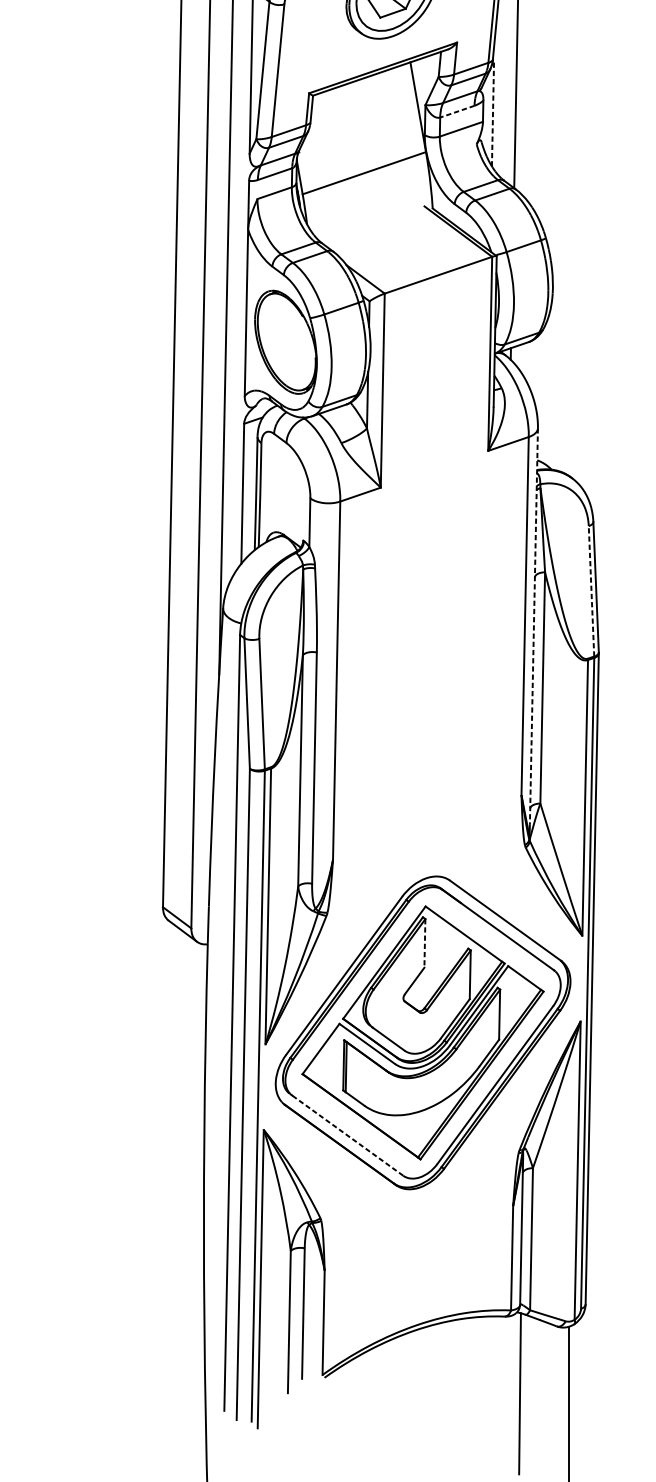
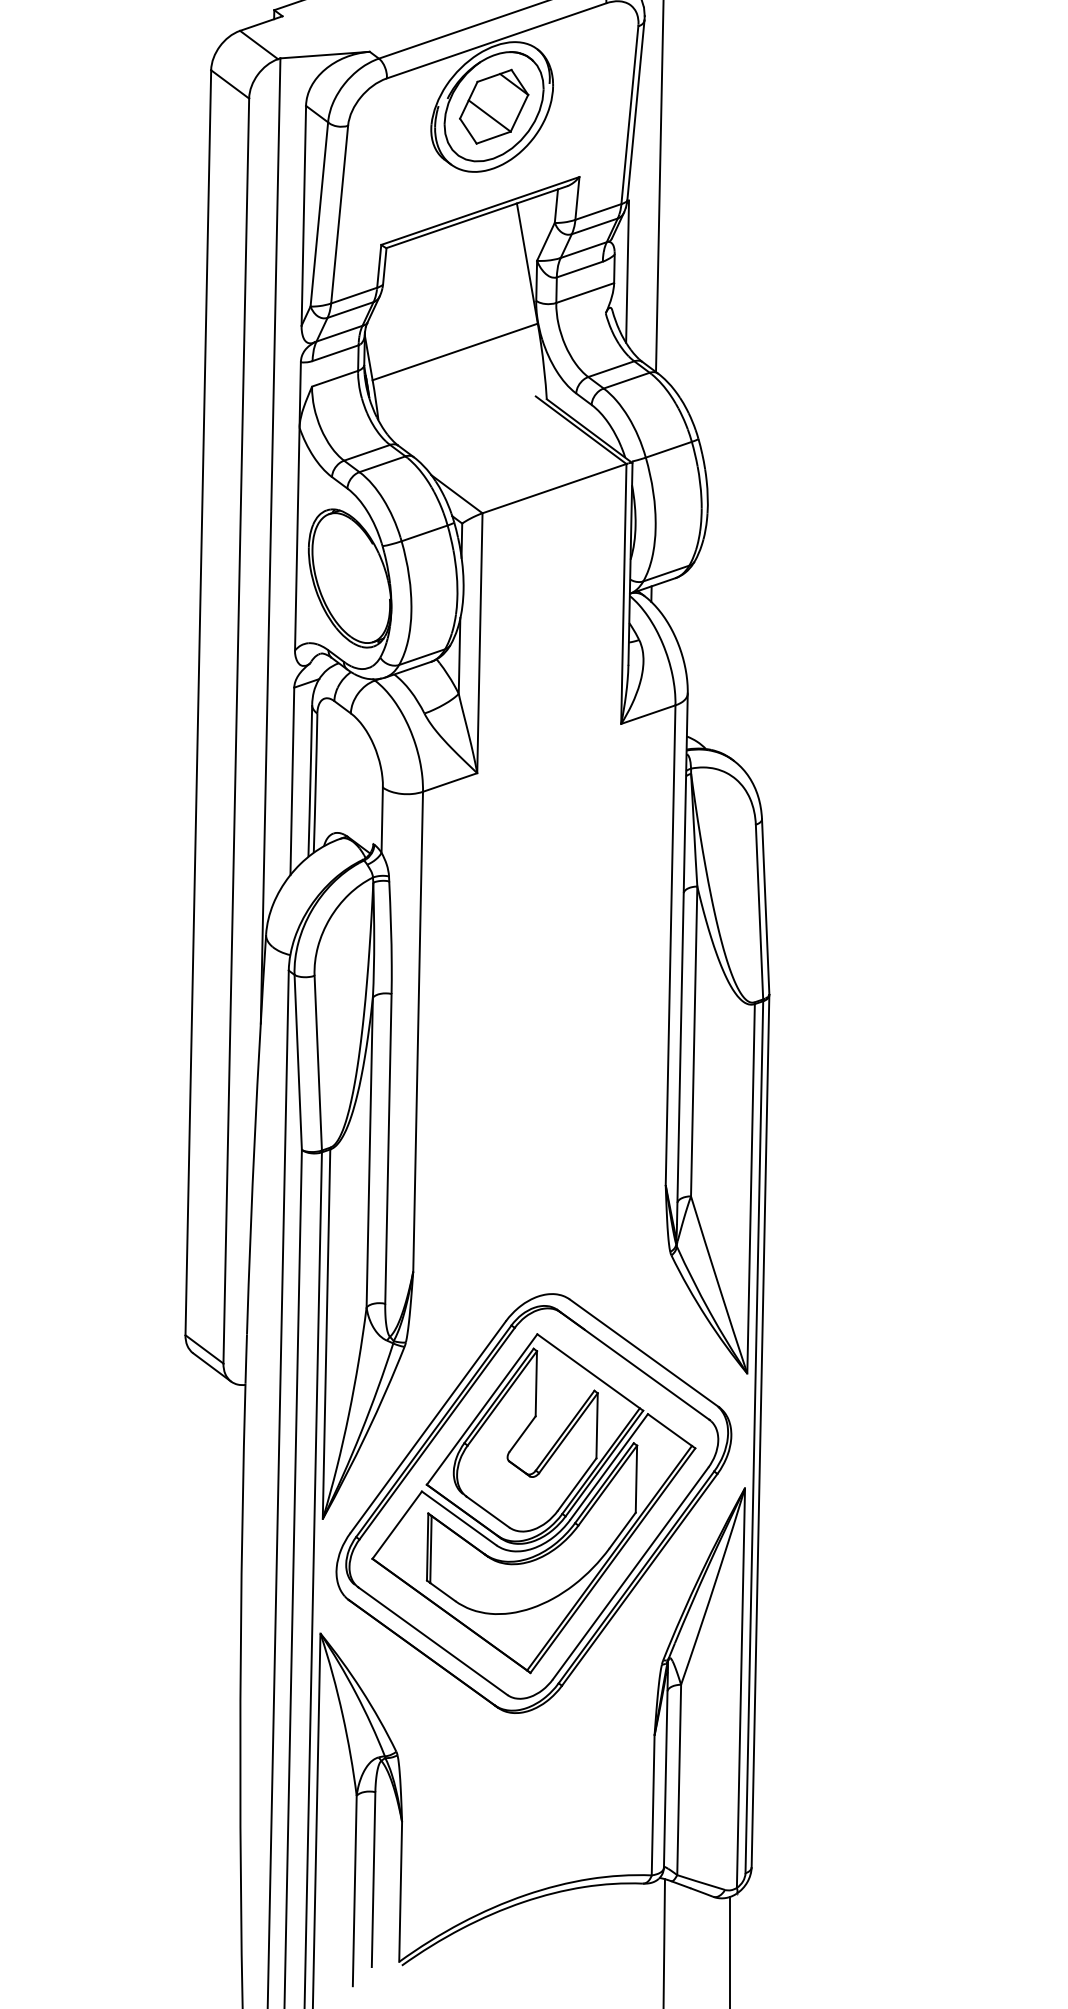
line: (457, 111) -> (579, 269), dashed -> solid
line: (492, 113) -> (627, 271), dashed -> solid
line: (591, 590) -> (759, 911), dashed -> solid
line: (534, 626) -> (682, 959), dashed -> solid
line: (425, 943) -> (536, 1383), dashed -> solid
line: (347, 1135) -> (432, 1641), dashed -> solid

